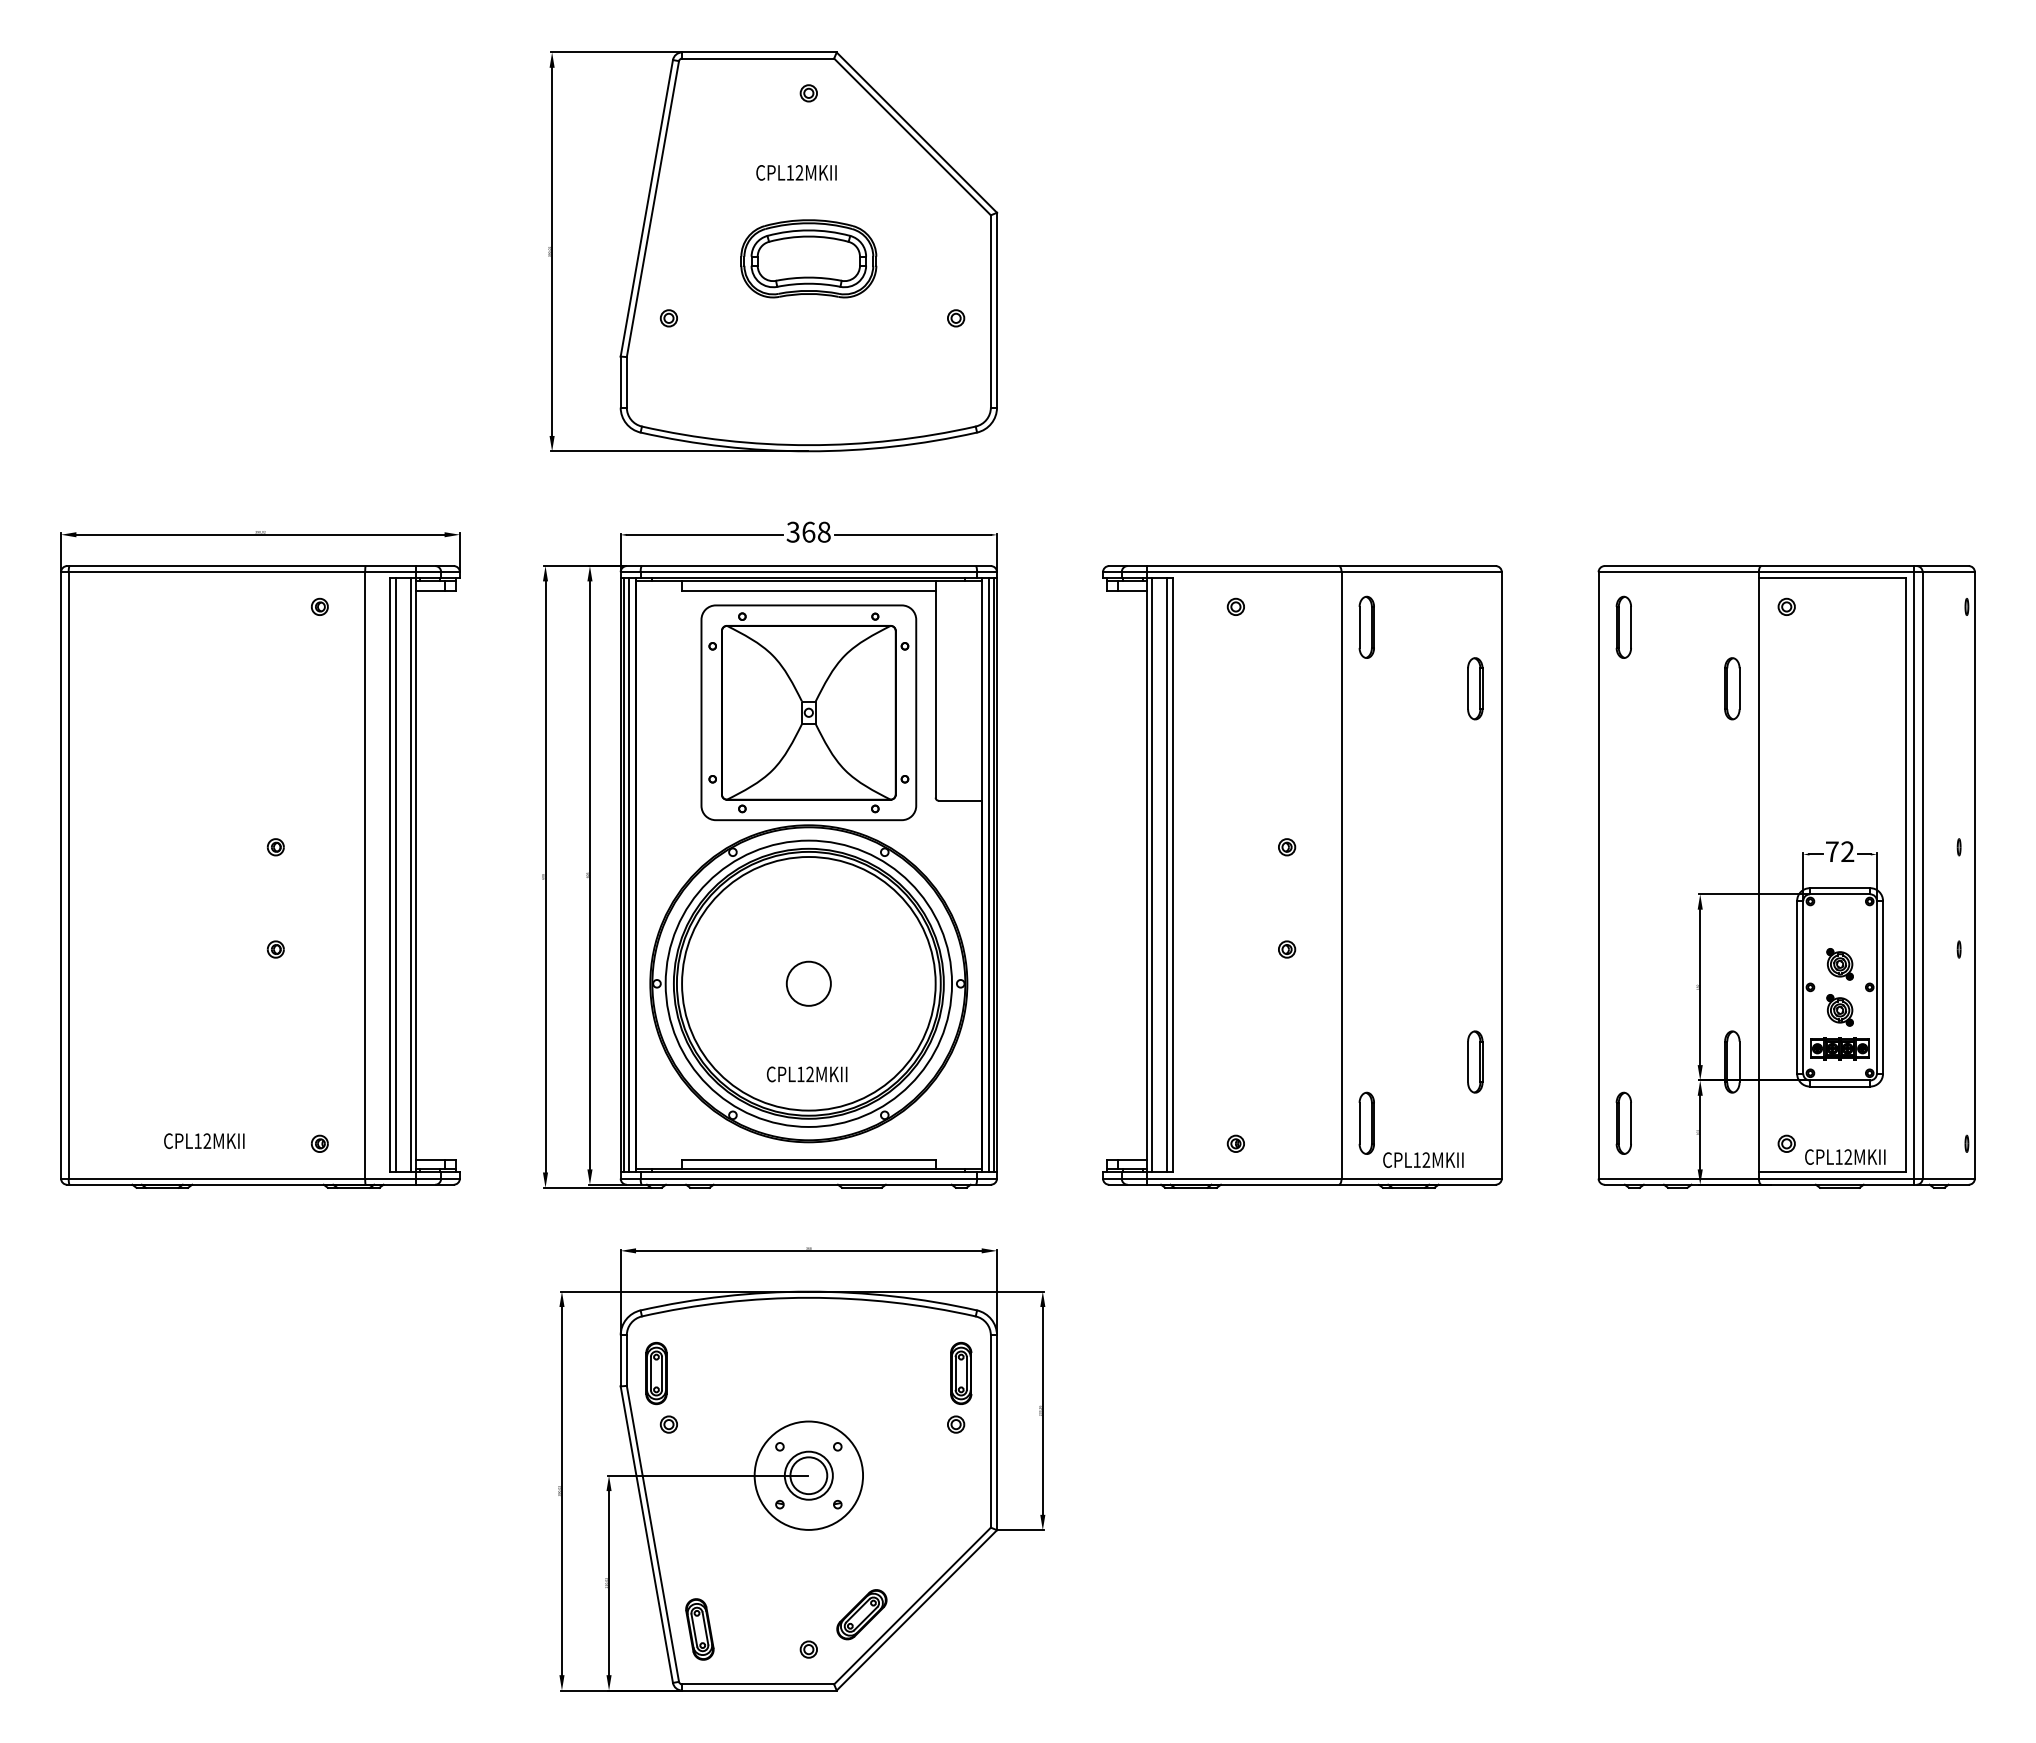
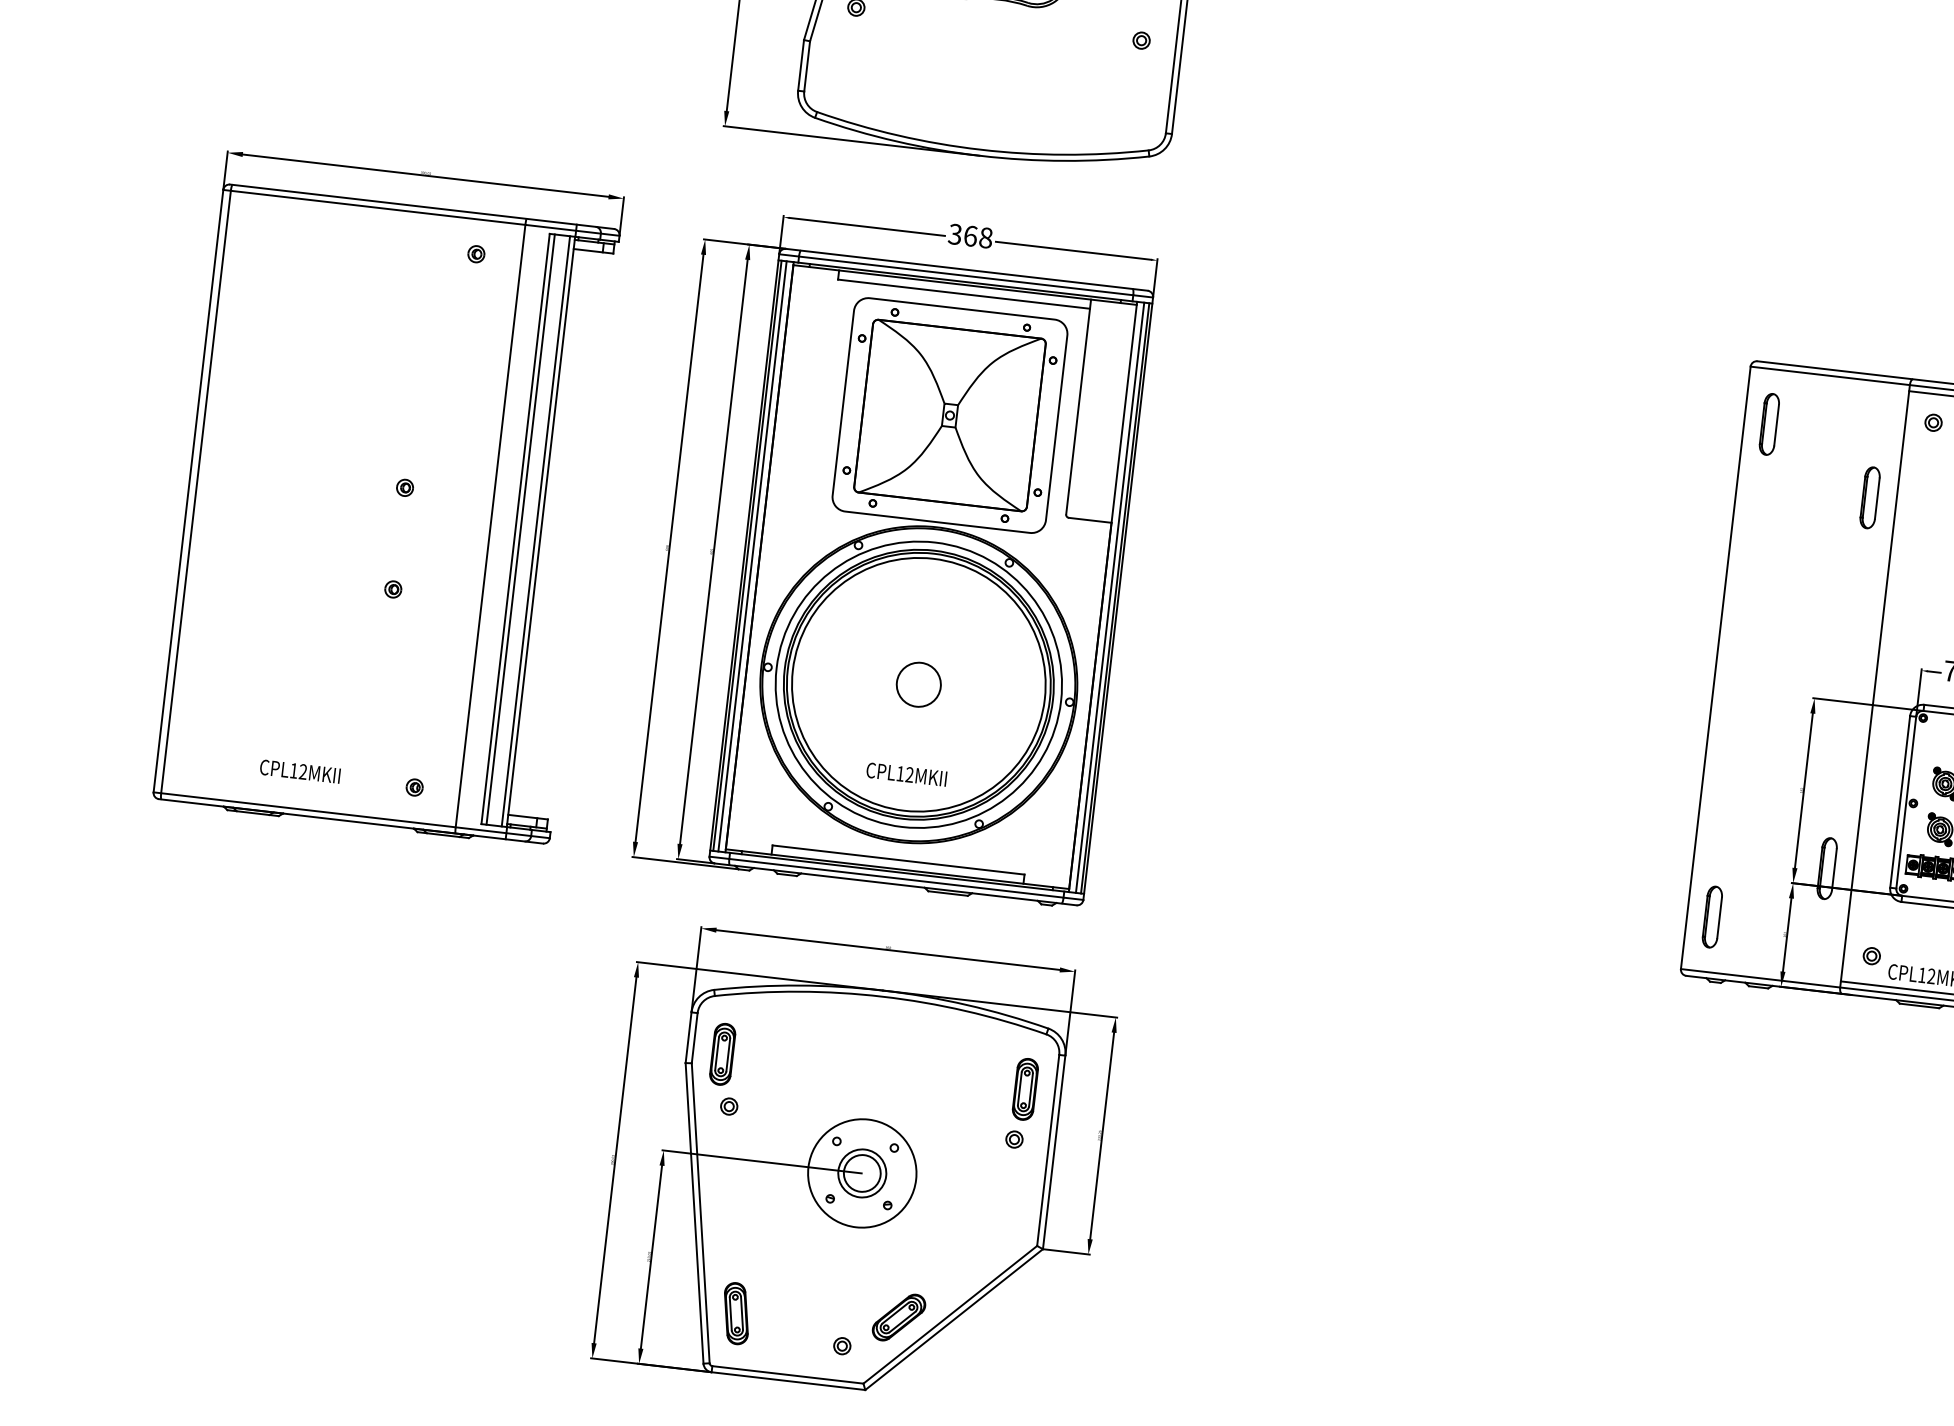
part: (1302, 876) -> (1421, 634), removed

